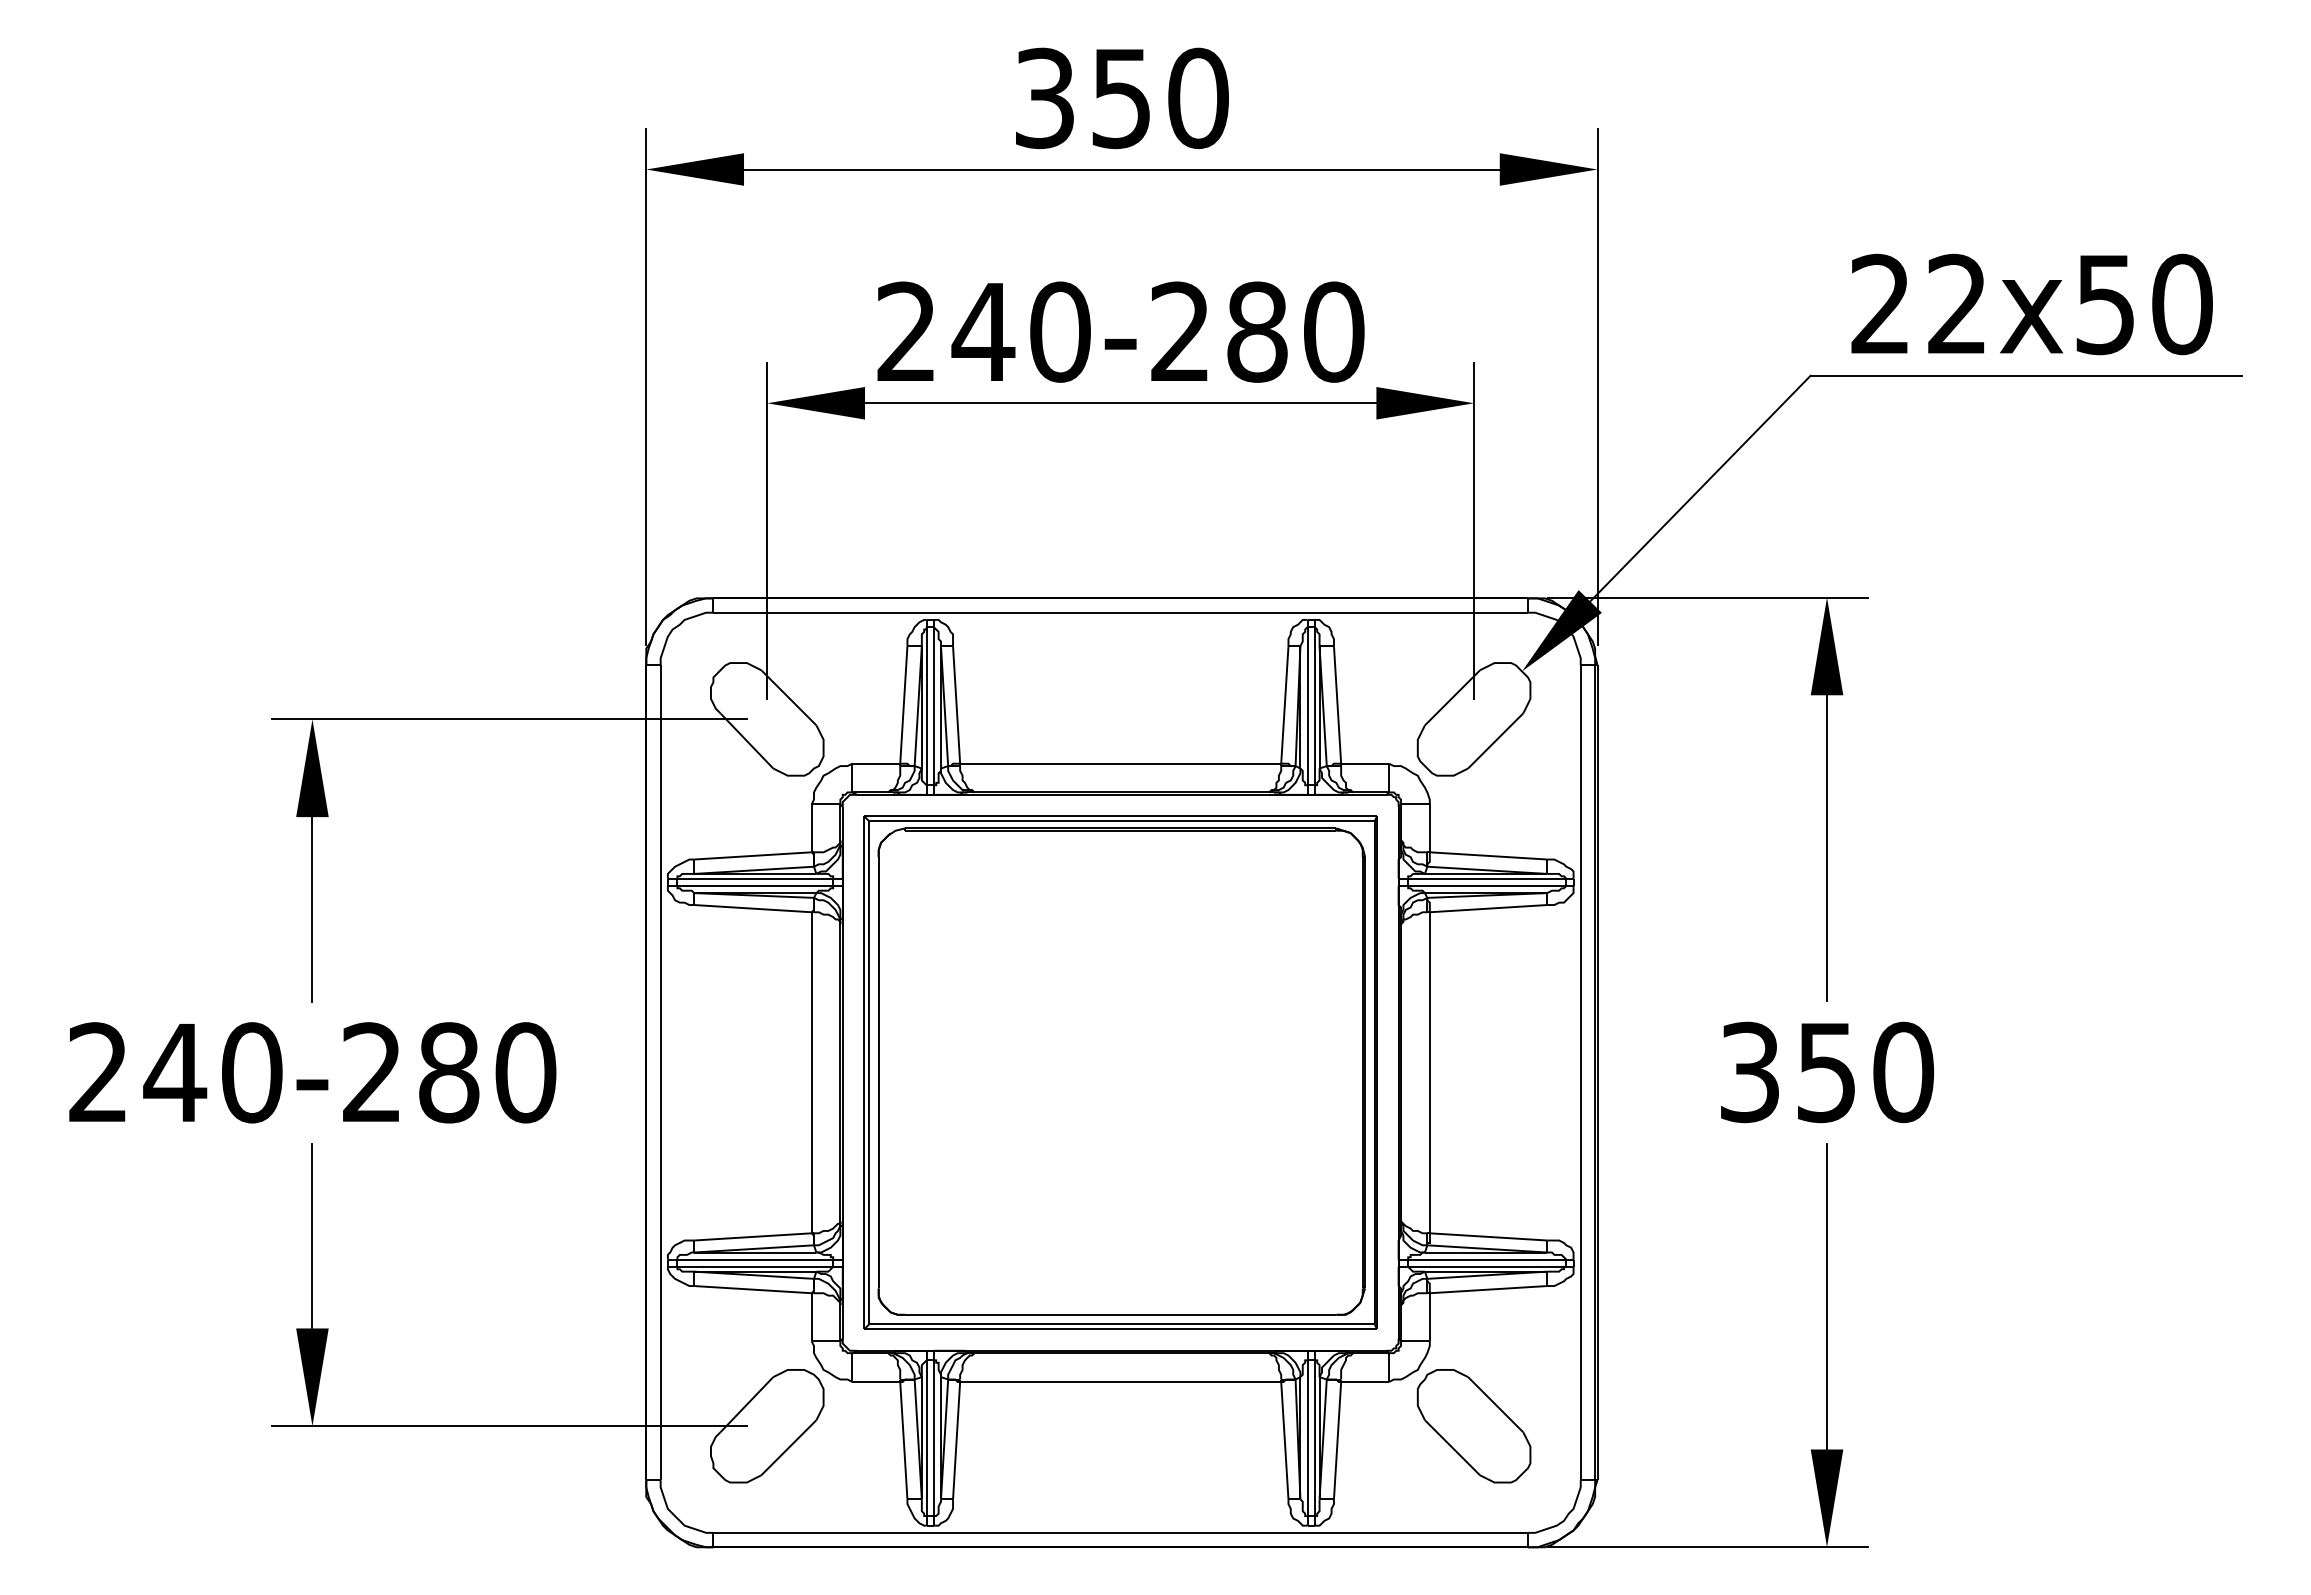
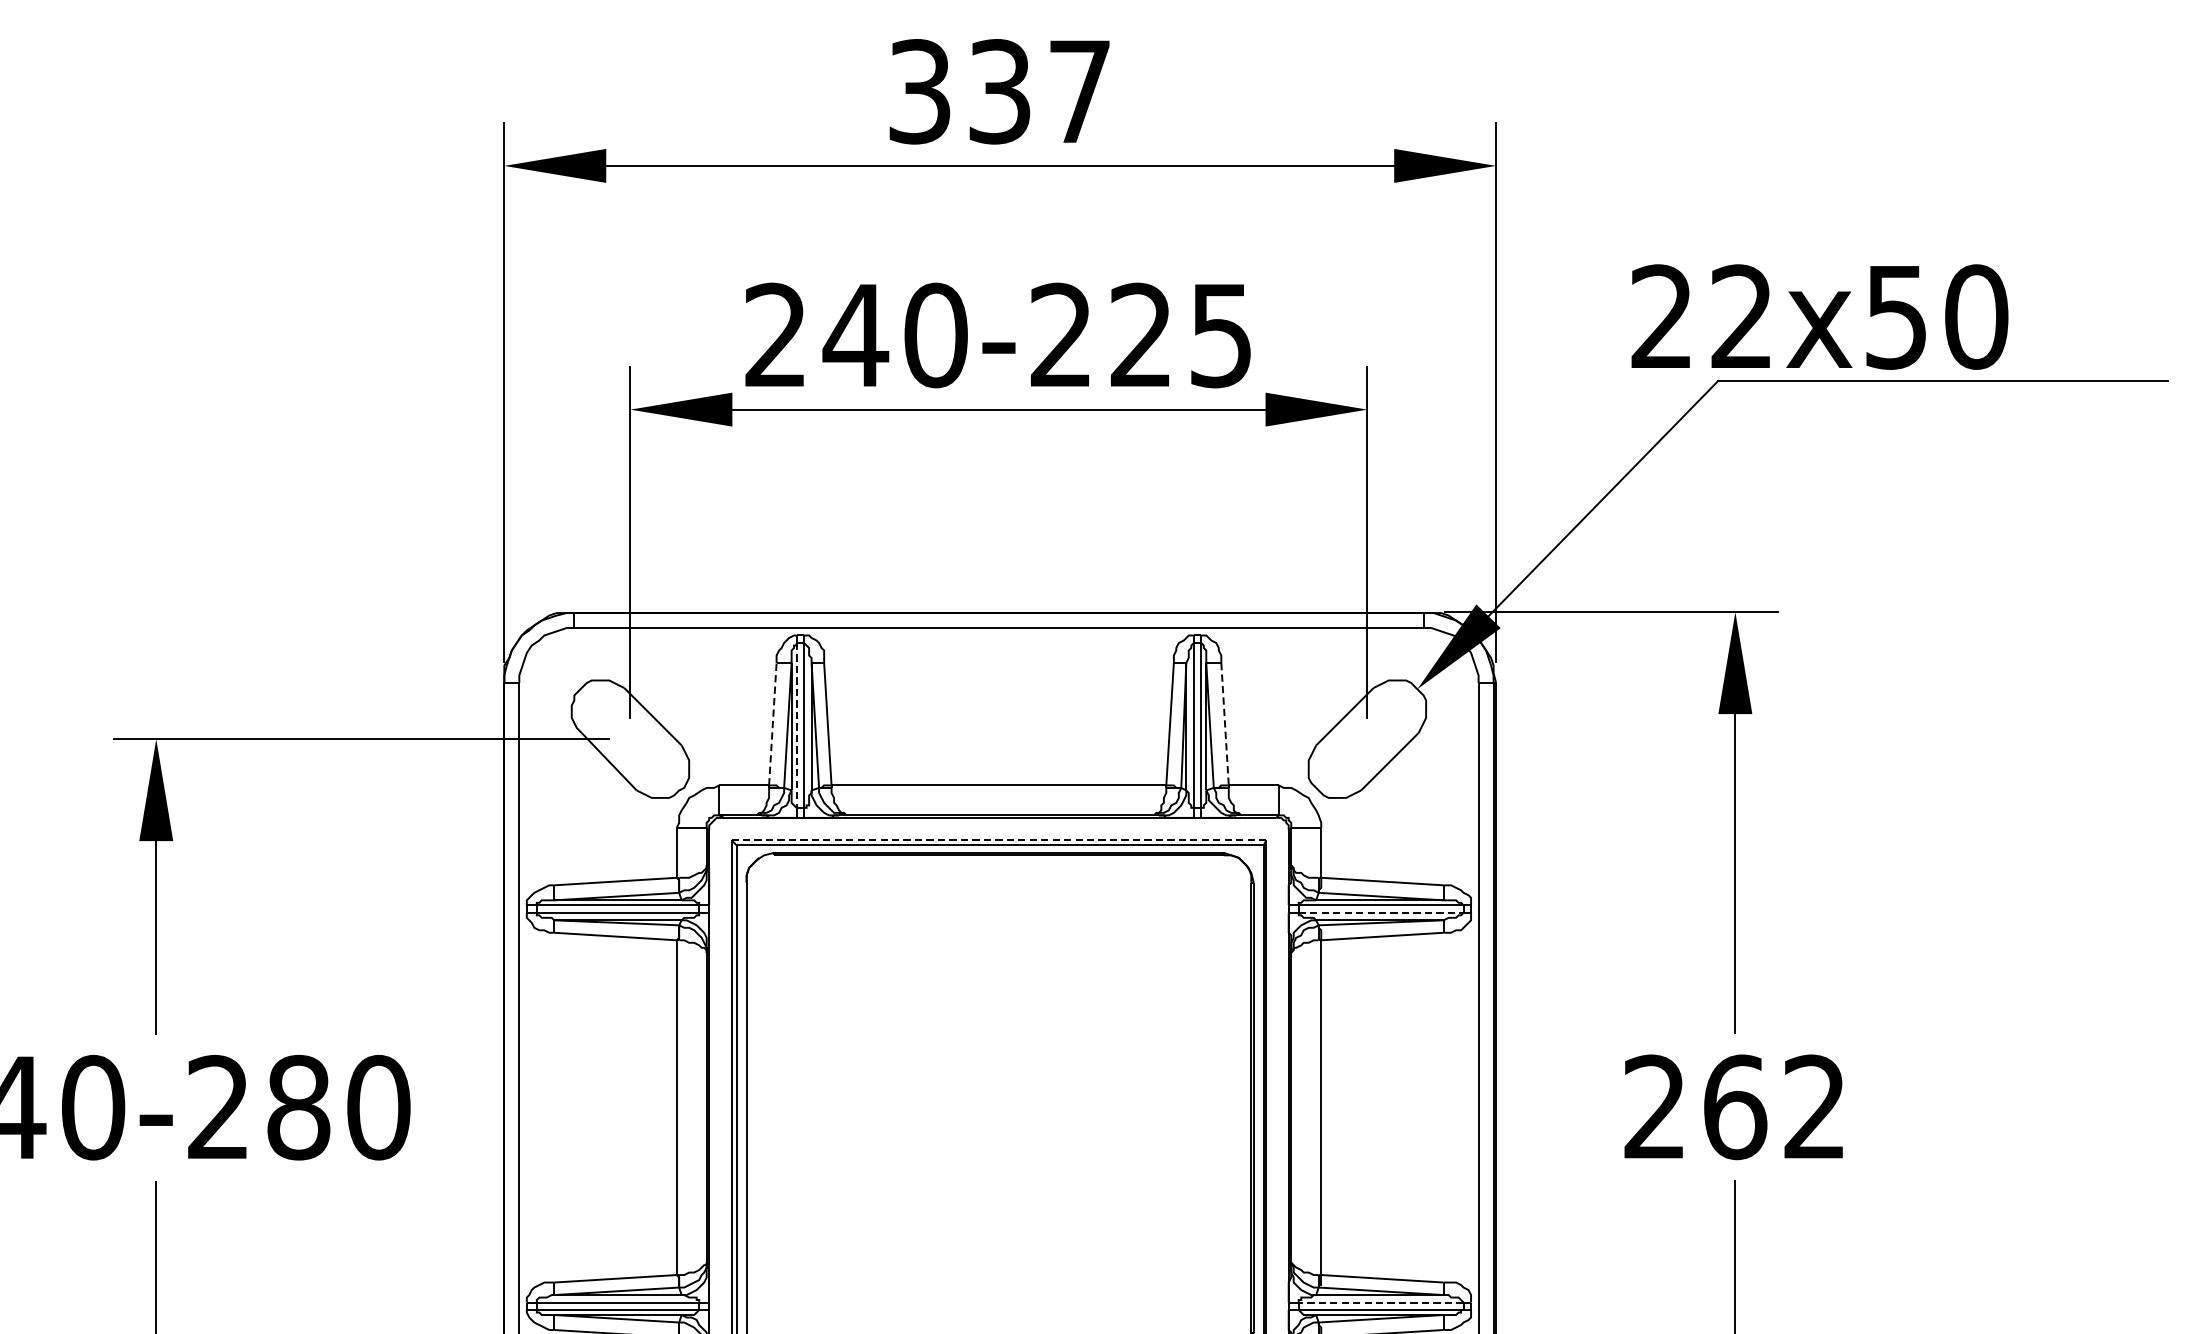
text: (1160, 98) -> (1040, 91), 350 -> 337
text: (2031, 304) -> (1819, 317), moved
text: (1295, 331) -> (1181, 334), 240-280 -> 240-225
line: (903, 705) -> (772, 724), solid -> dashed
line: (1337, 705) -> (1224, 724), solid -> dashed
line: (926, 706) -> (796, 725), solid -> dashed
line: (1120, 816) -> (998, 840), solid -> dashed
line: (1487, 885) -> (1381, 912), solid -> dashed
text: (1827, 1072) -> (1735, 1107), 350 -> 262
line: (1486, 1259) -> (1380, 1302), solid -> dashed

